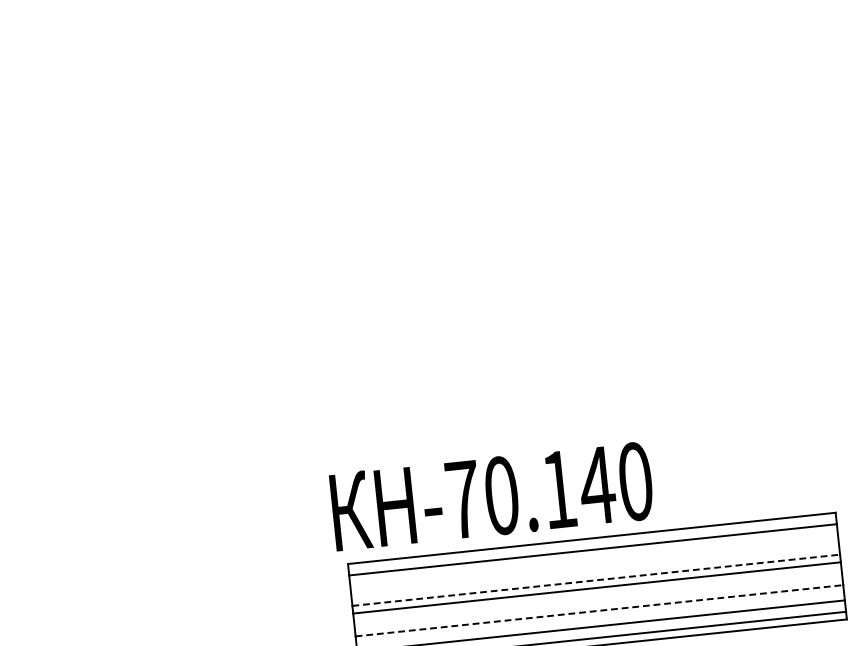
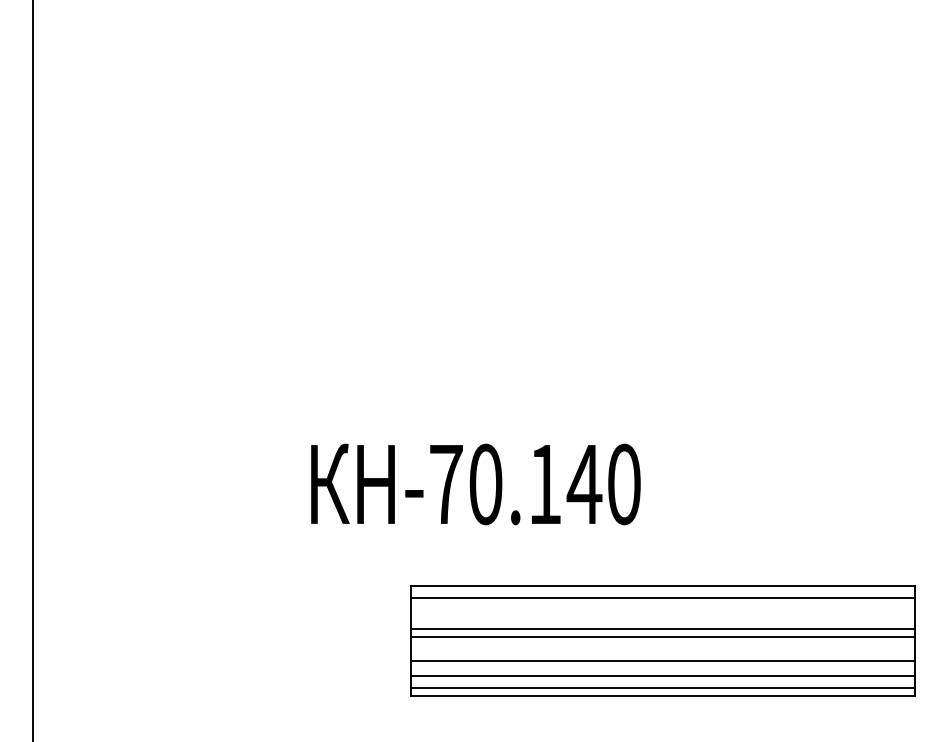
text: (491, 496) -> (475, 484), moved
line: (596, 580) -> (663, 629), dashed -> solid
line: (599, 610) -> (663, 660), dashed -> solid

